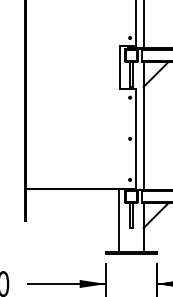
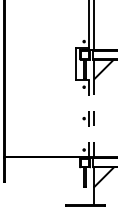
line: (143, 137) -> (94, 117), solid -> dashed
line: (136, 139) -> (89, 119), solid -> dashed
line: (119, 220) -> (76, 181), removed

